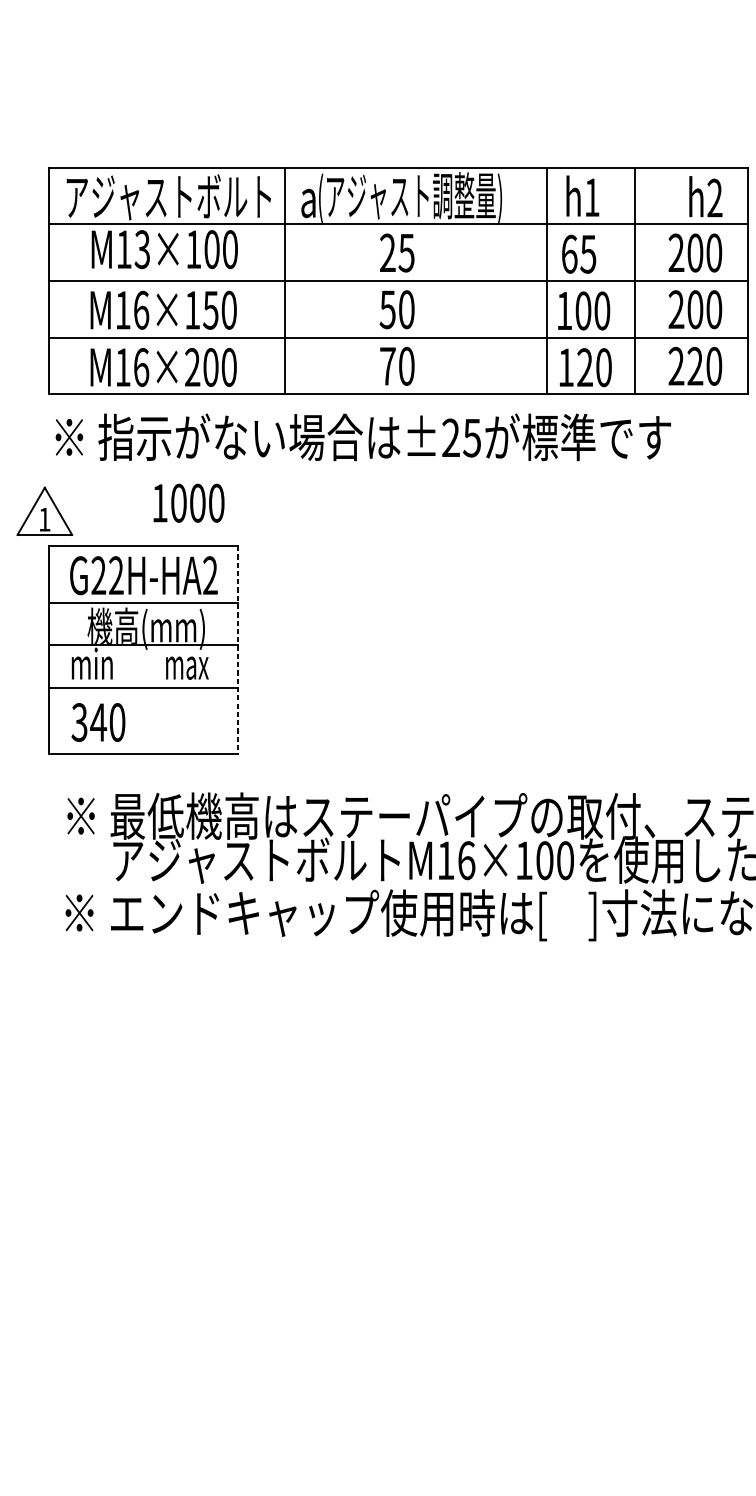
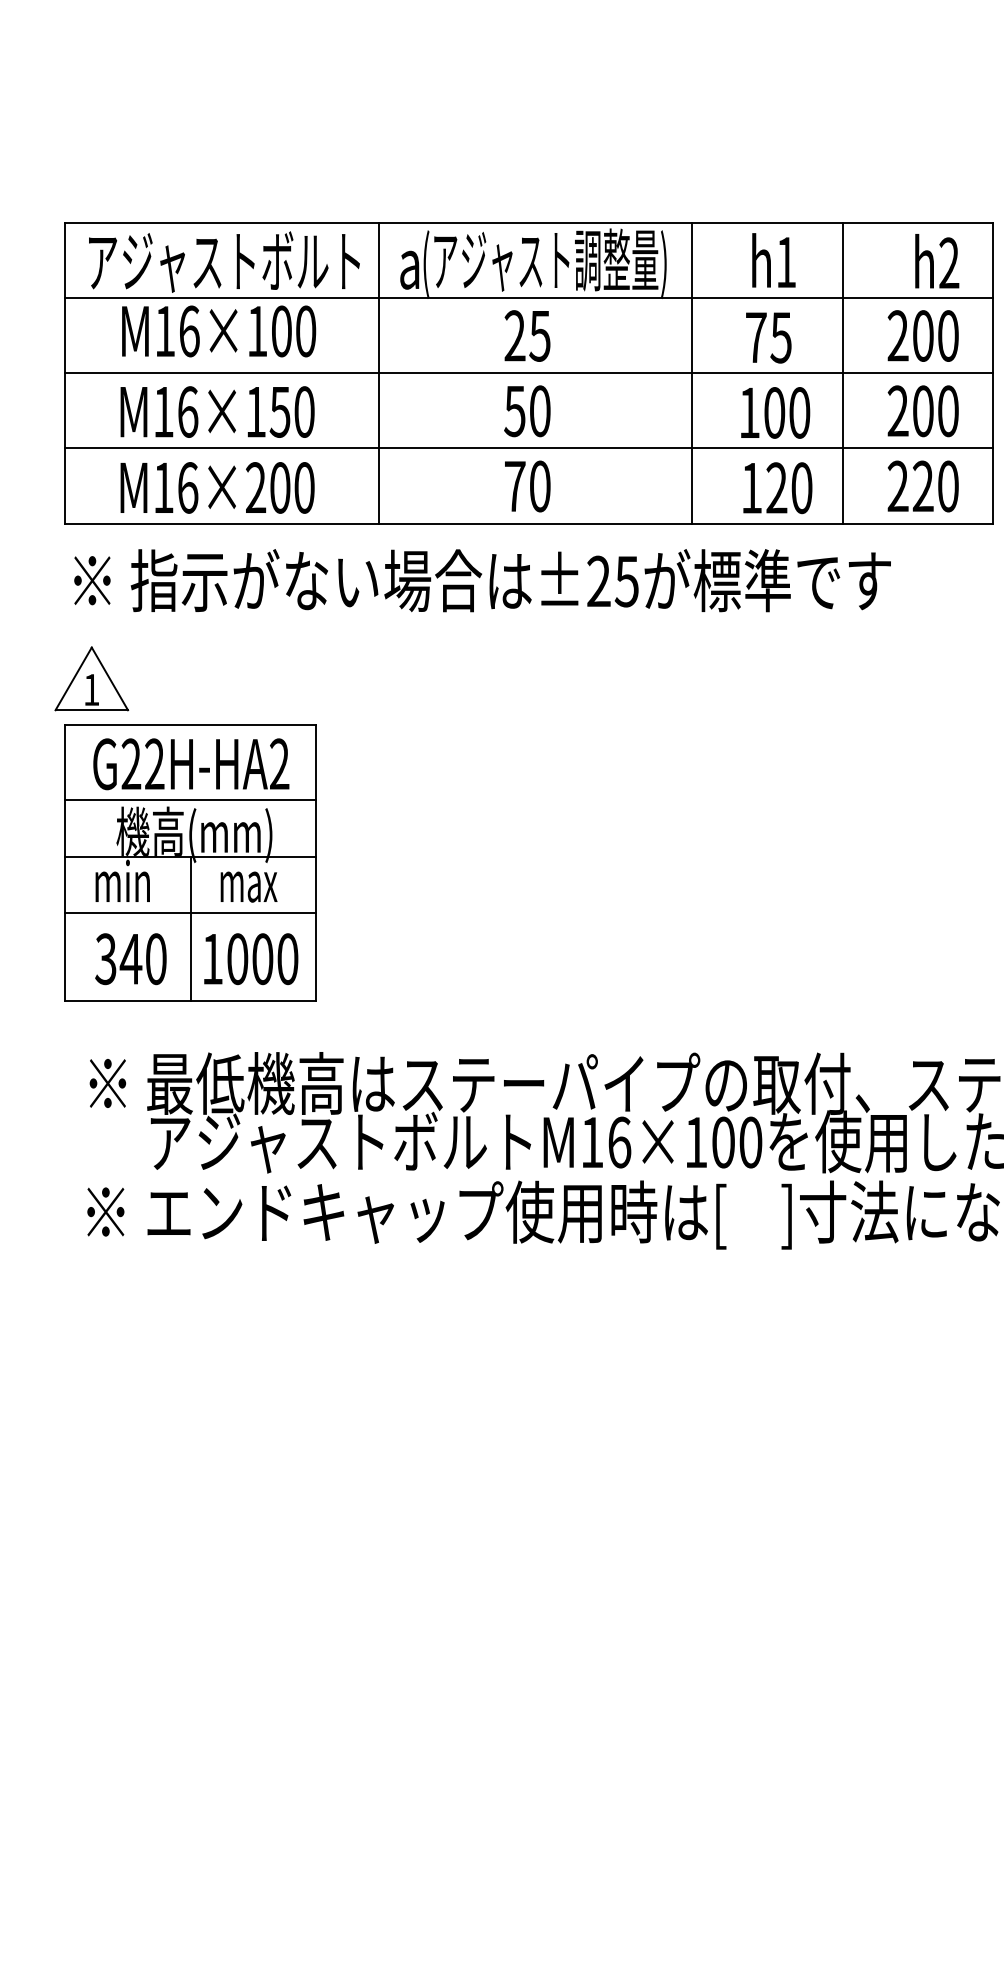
text: (141, 249) -> (188, 331), M13×100 -> M16×100
text: (569, 254) -> (756, 337), 65 -> 75
line: (547, 280) -> (692, 372), moved
text: (189, 503) -> (251, 959), moved
part: (44, 511) -> (91, 678), moved
line: (238, 649) -> (316, 862), dashed -> solid
line: (143, 699) -> (190, 928), added

